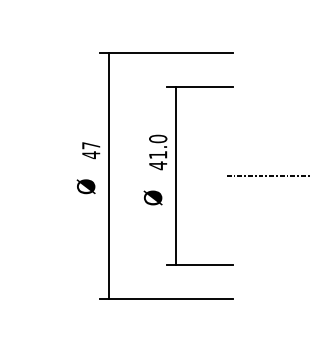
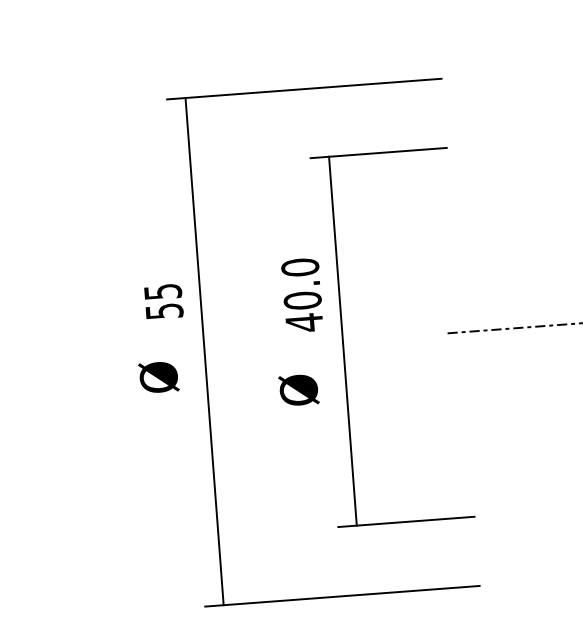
text: (91, 150) -> (164, 301), 47 -> 55
text: (158, 154) -> (303, 299), 41.0 -> 40.0

